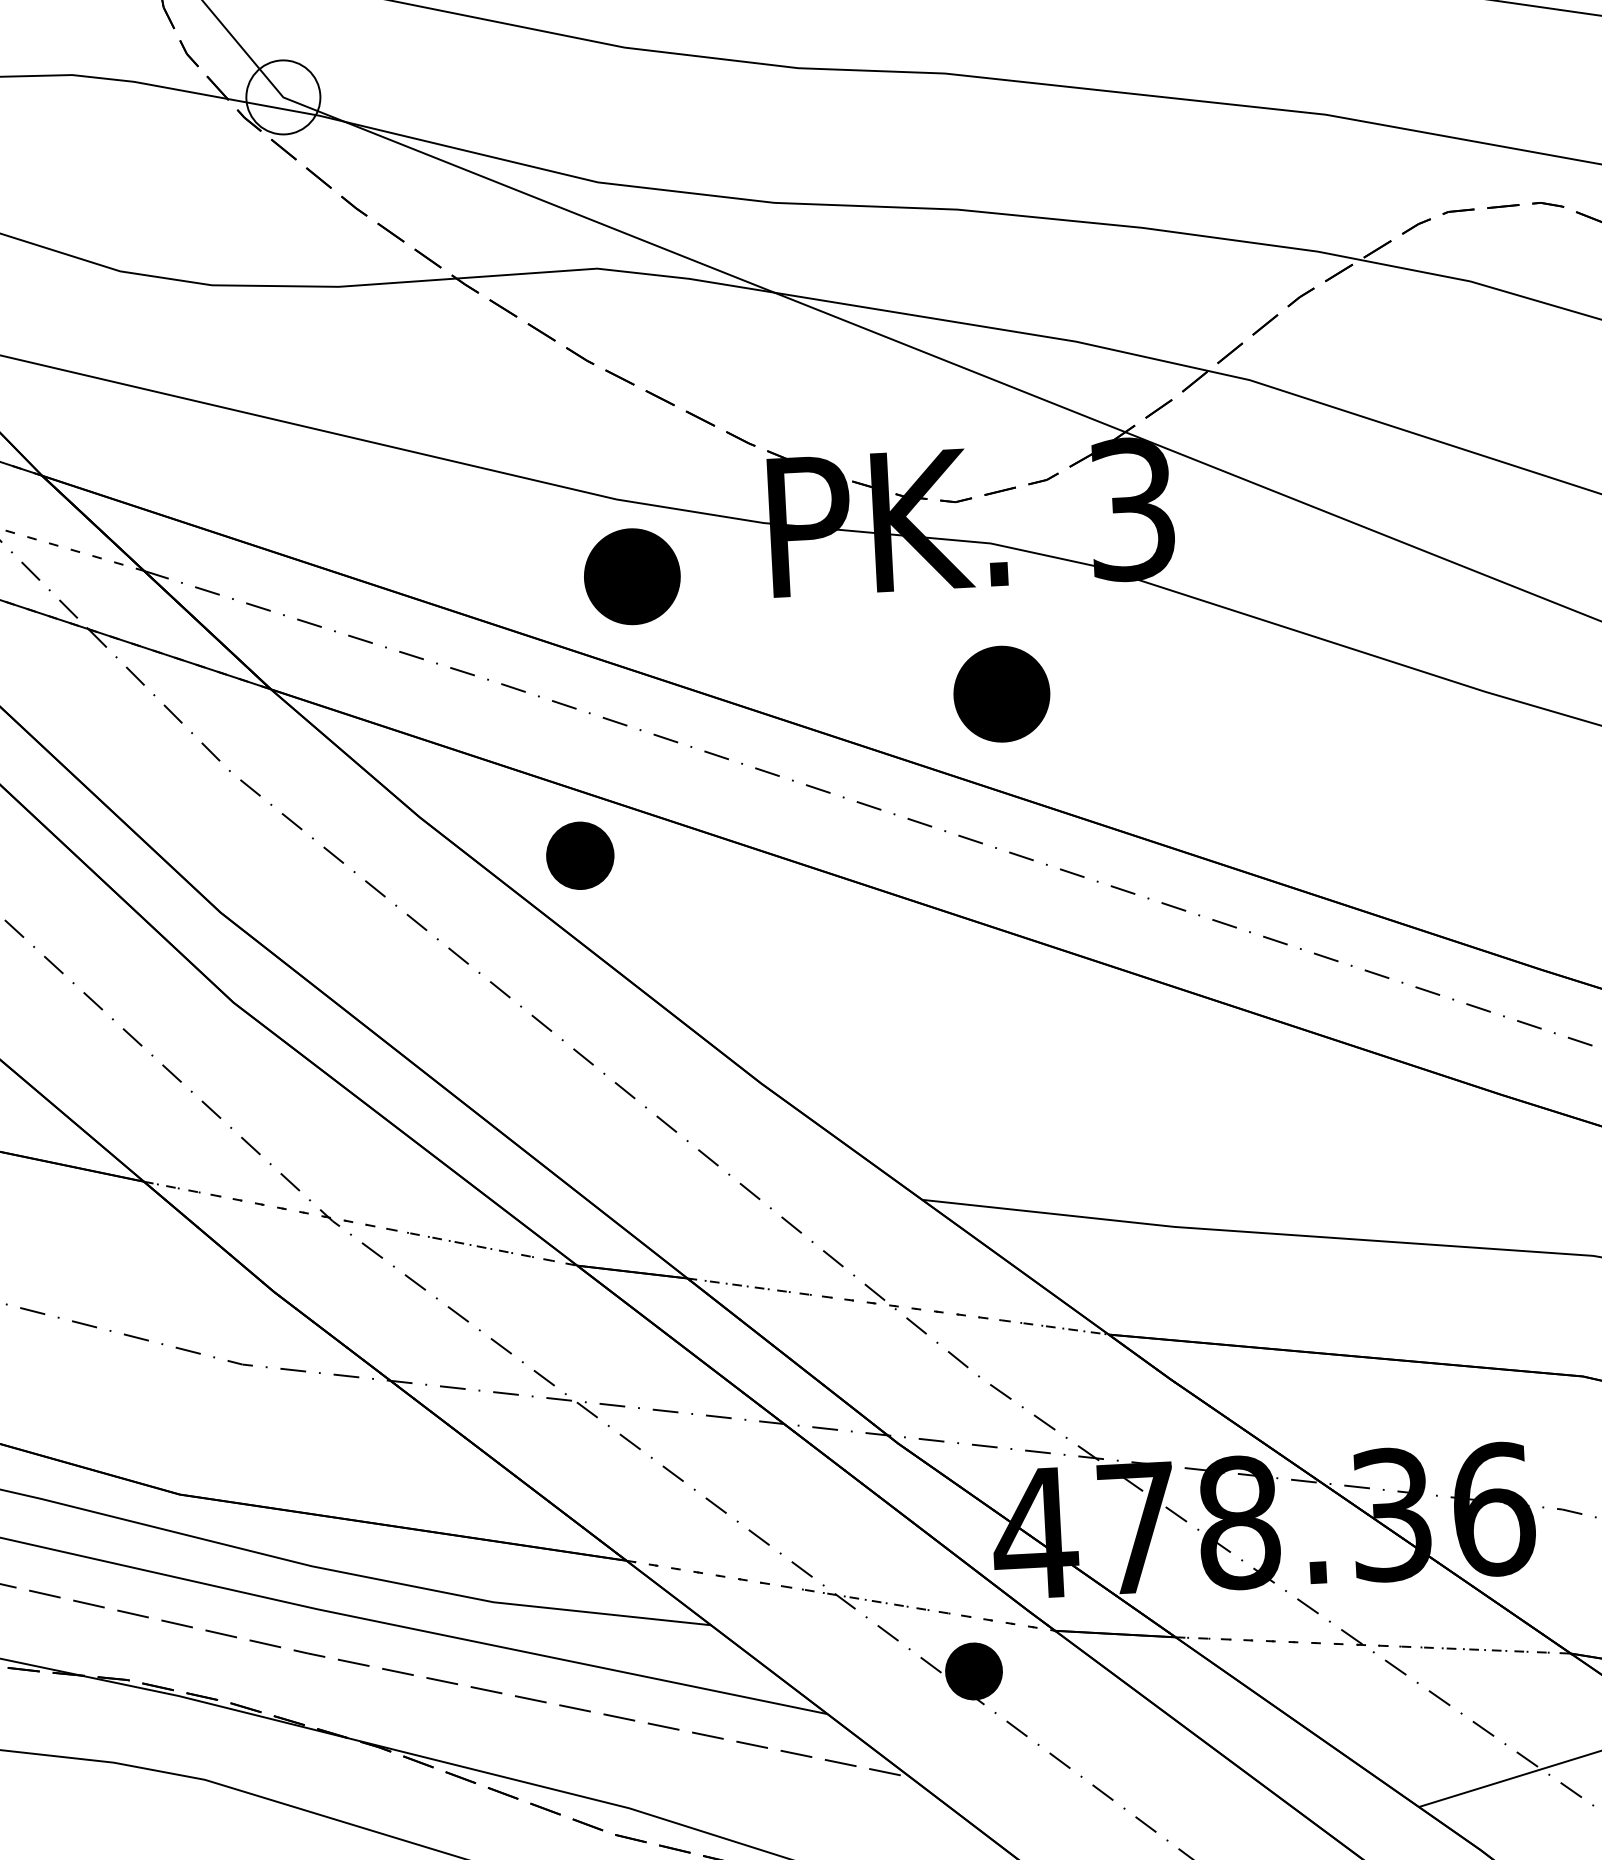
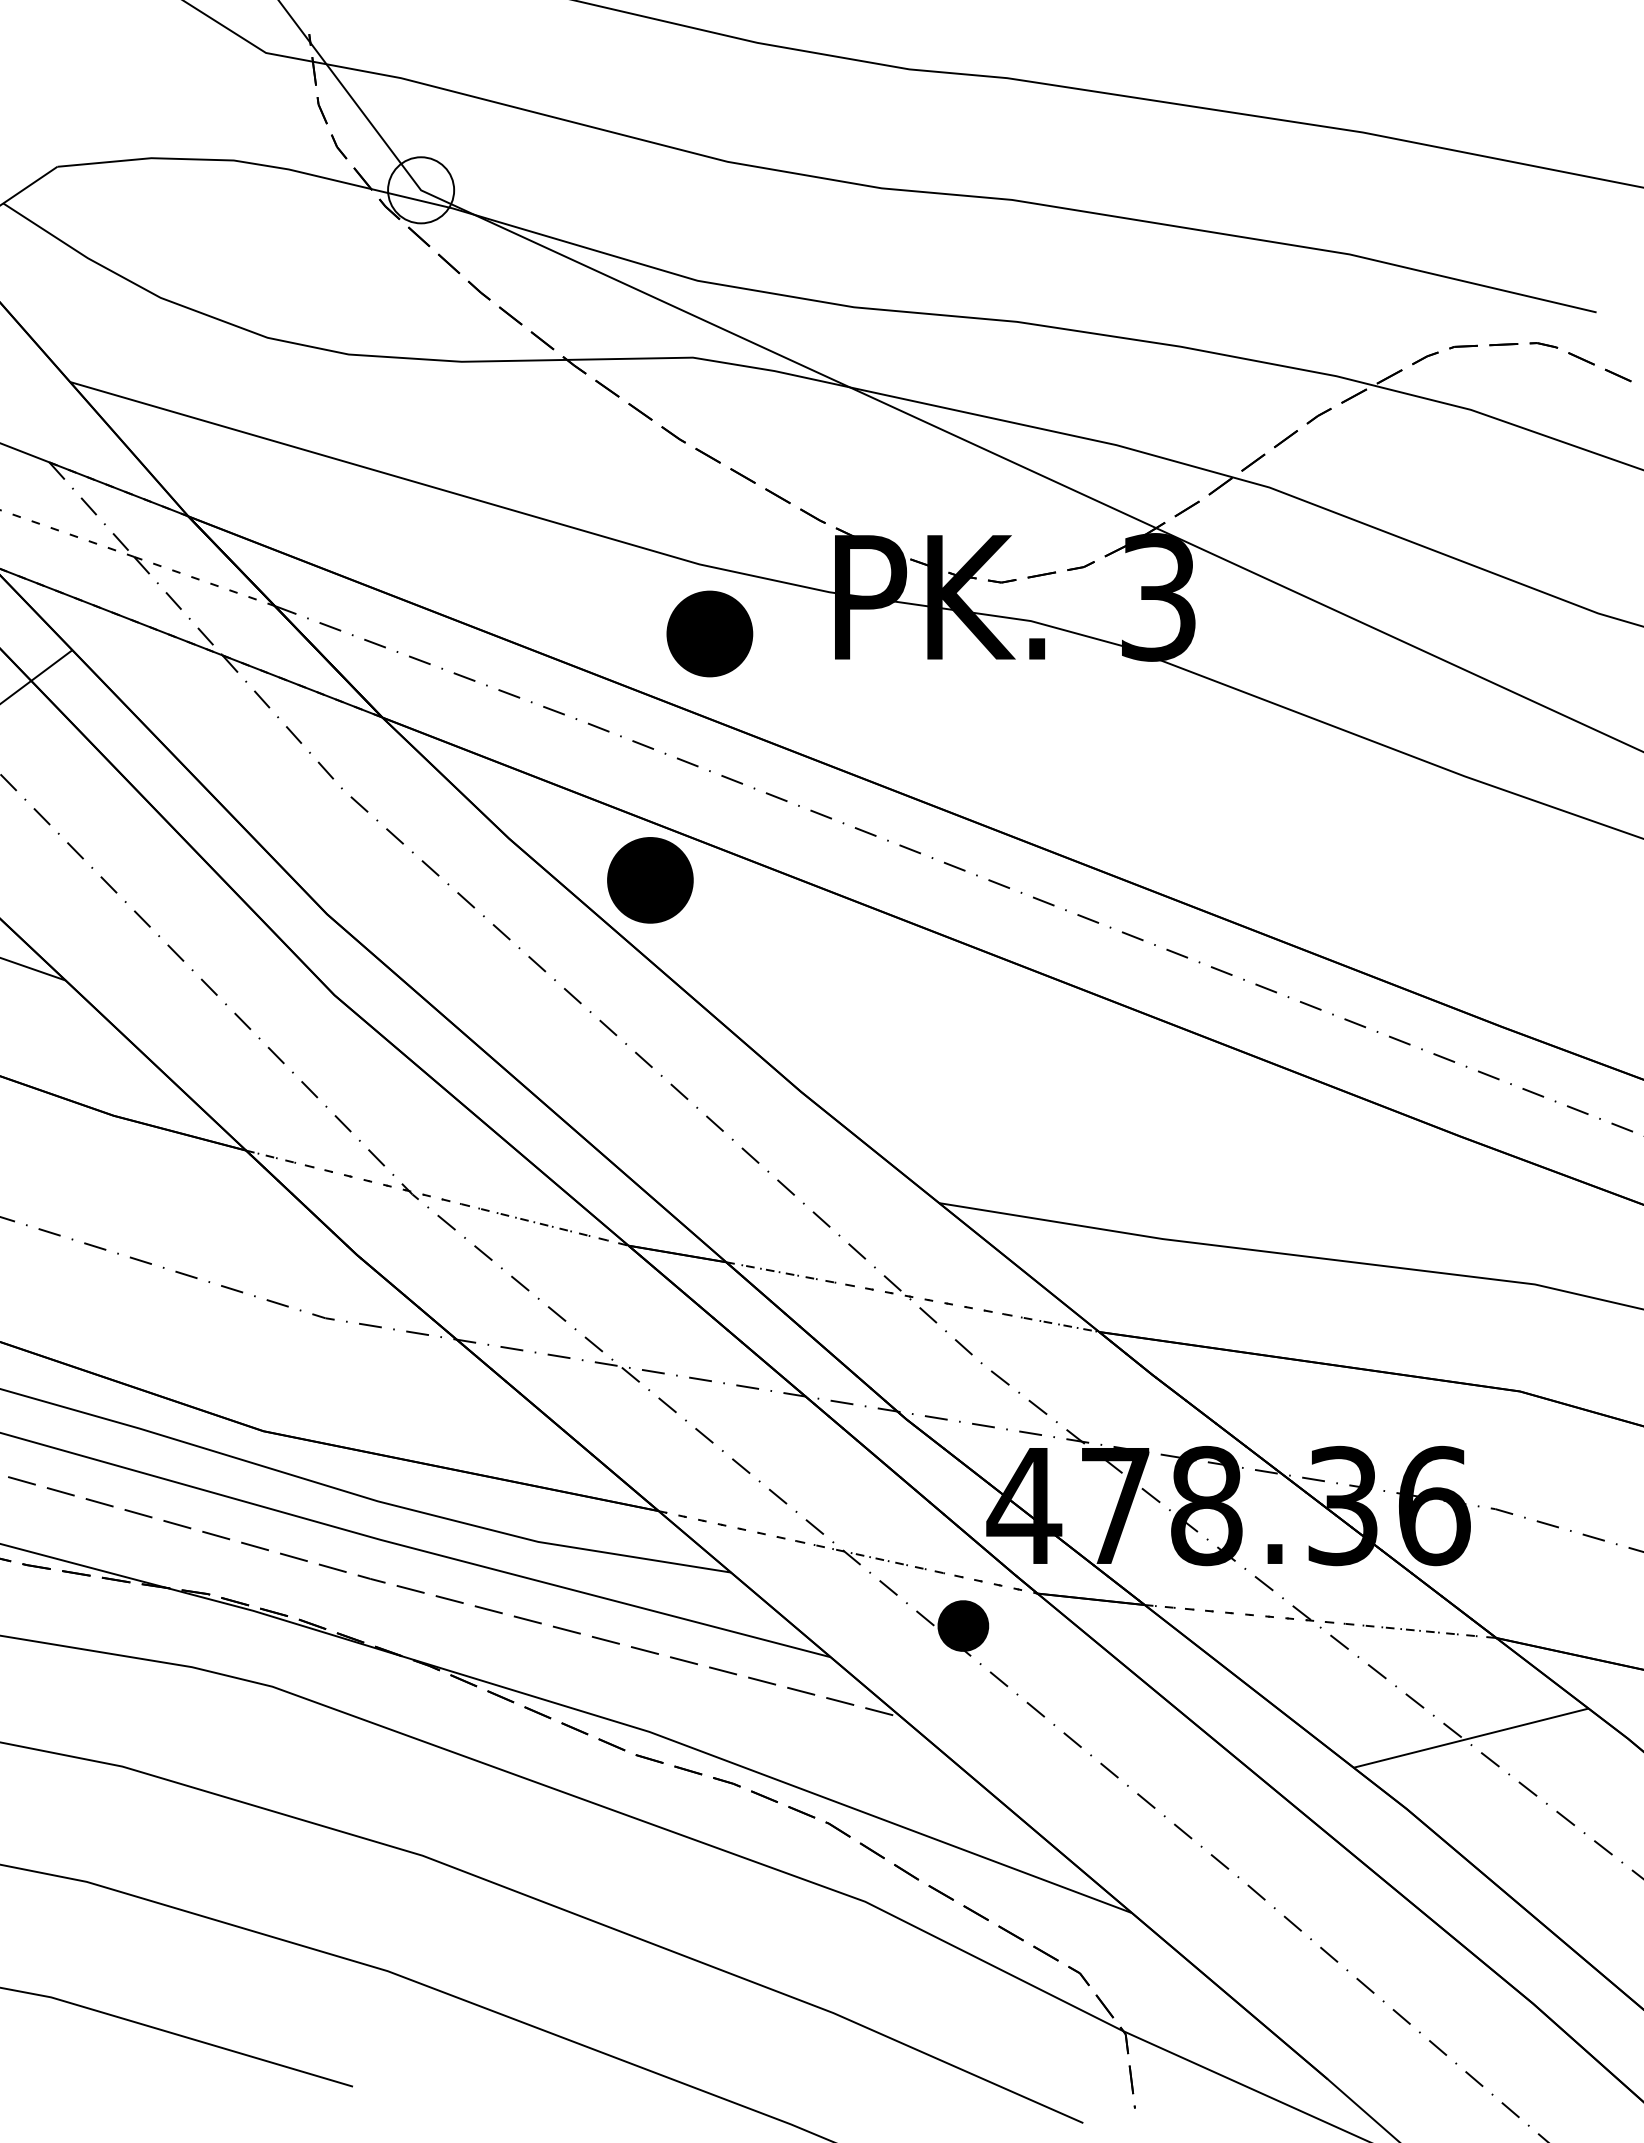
part: (1001, 693) -> (1033, 755), removed
part: (580, 855) -> (650, 880), size x1.43

